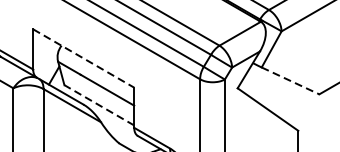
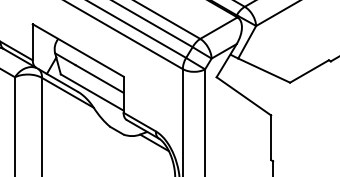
line: (84, 58) -> (78, 50), dashed -> solid
line: (290, 80) -> (264, 70), dashed -> solid
line: (98, 105) -> (91, 92), dashed -> solid

